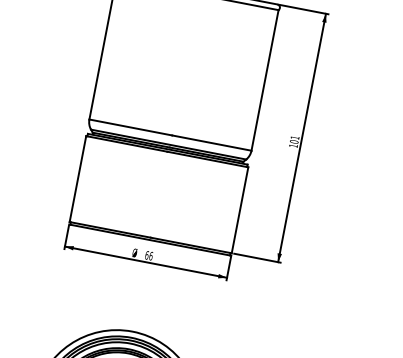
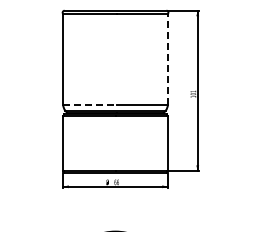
line: (264, 78) -> (167, 58), solid -> dashed
line: (130, 126) -> (89, 104), solid -> dashed

